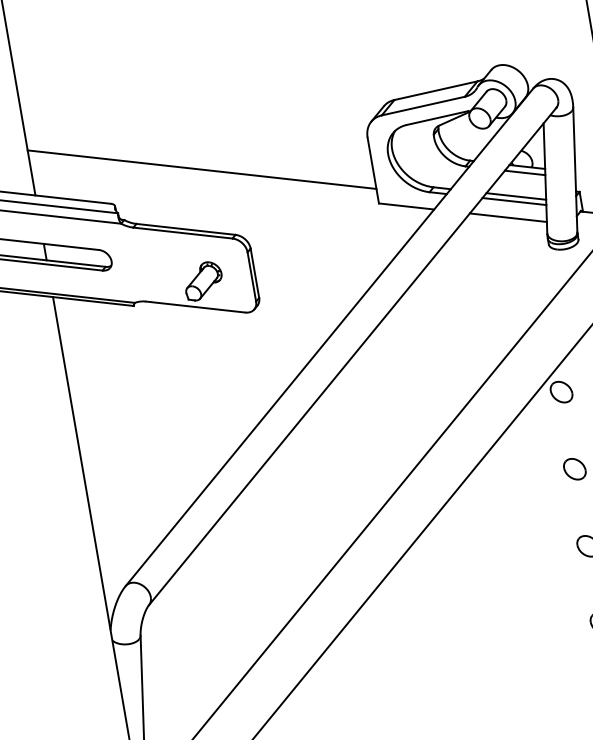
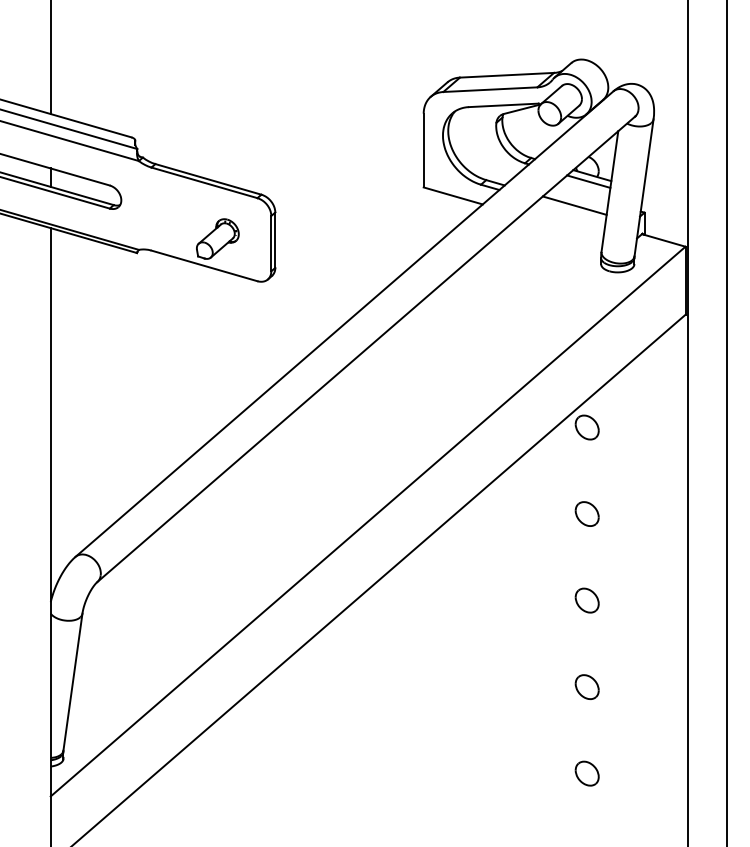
line: (201, 169) -> (236, 117), removed
line: (514, 201) -> (571, 210), removed
line: (507, 217) -> (561, 227), removed

